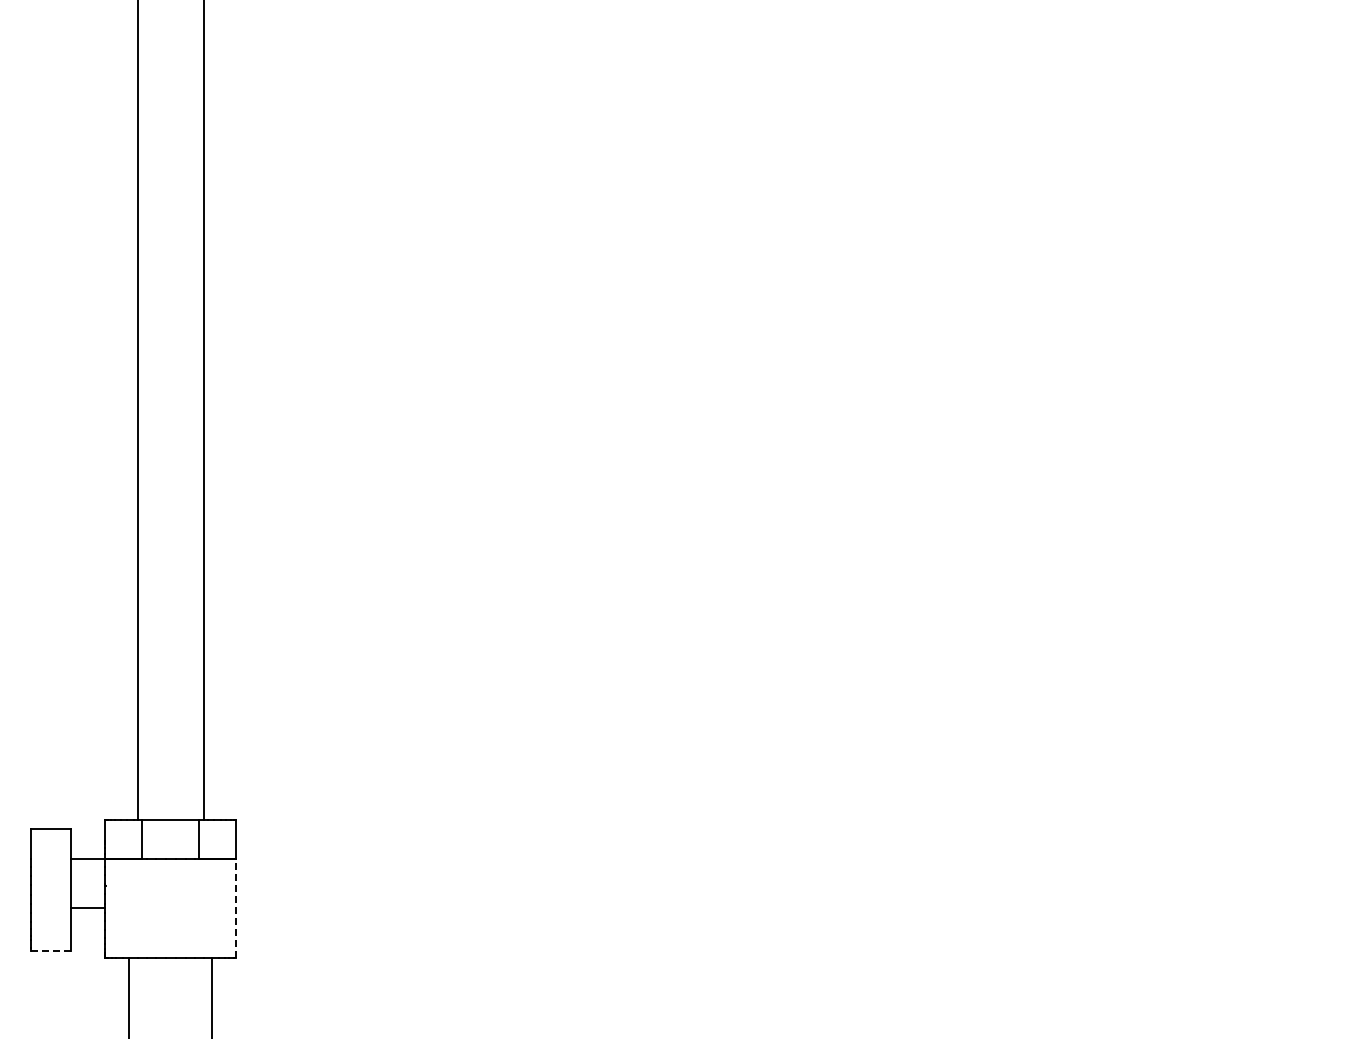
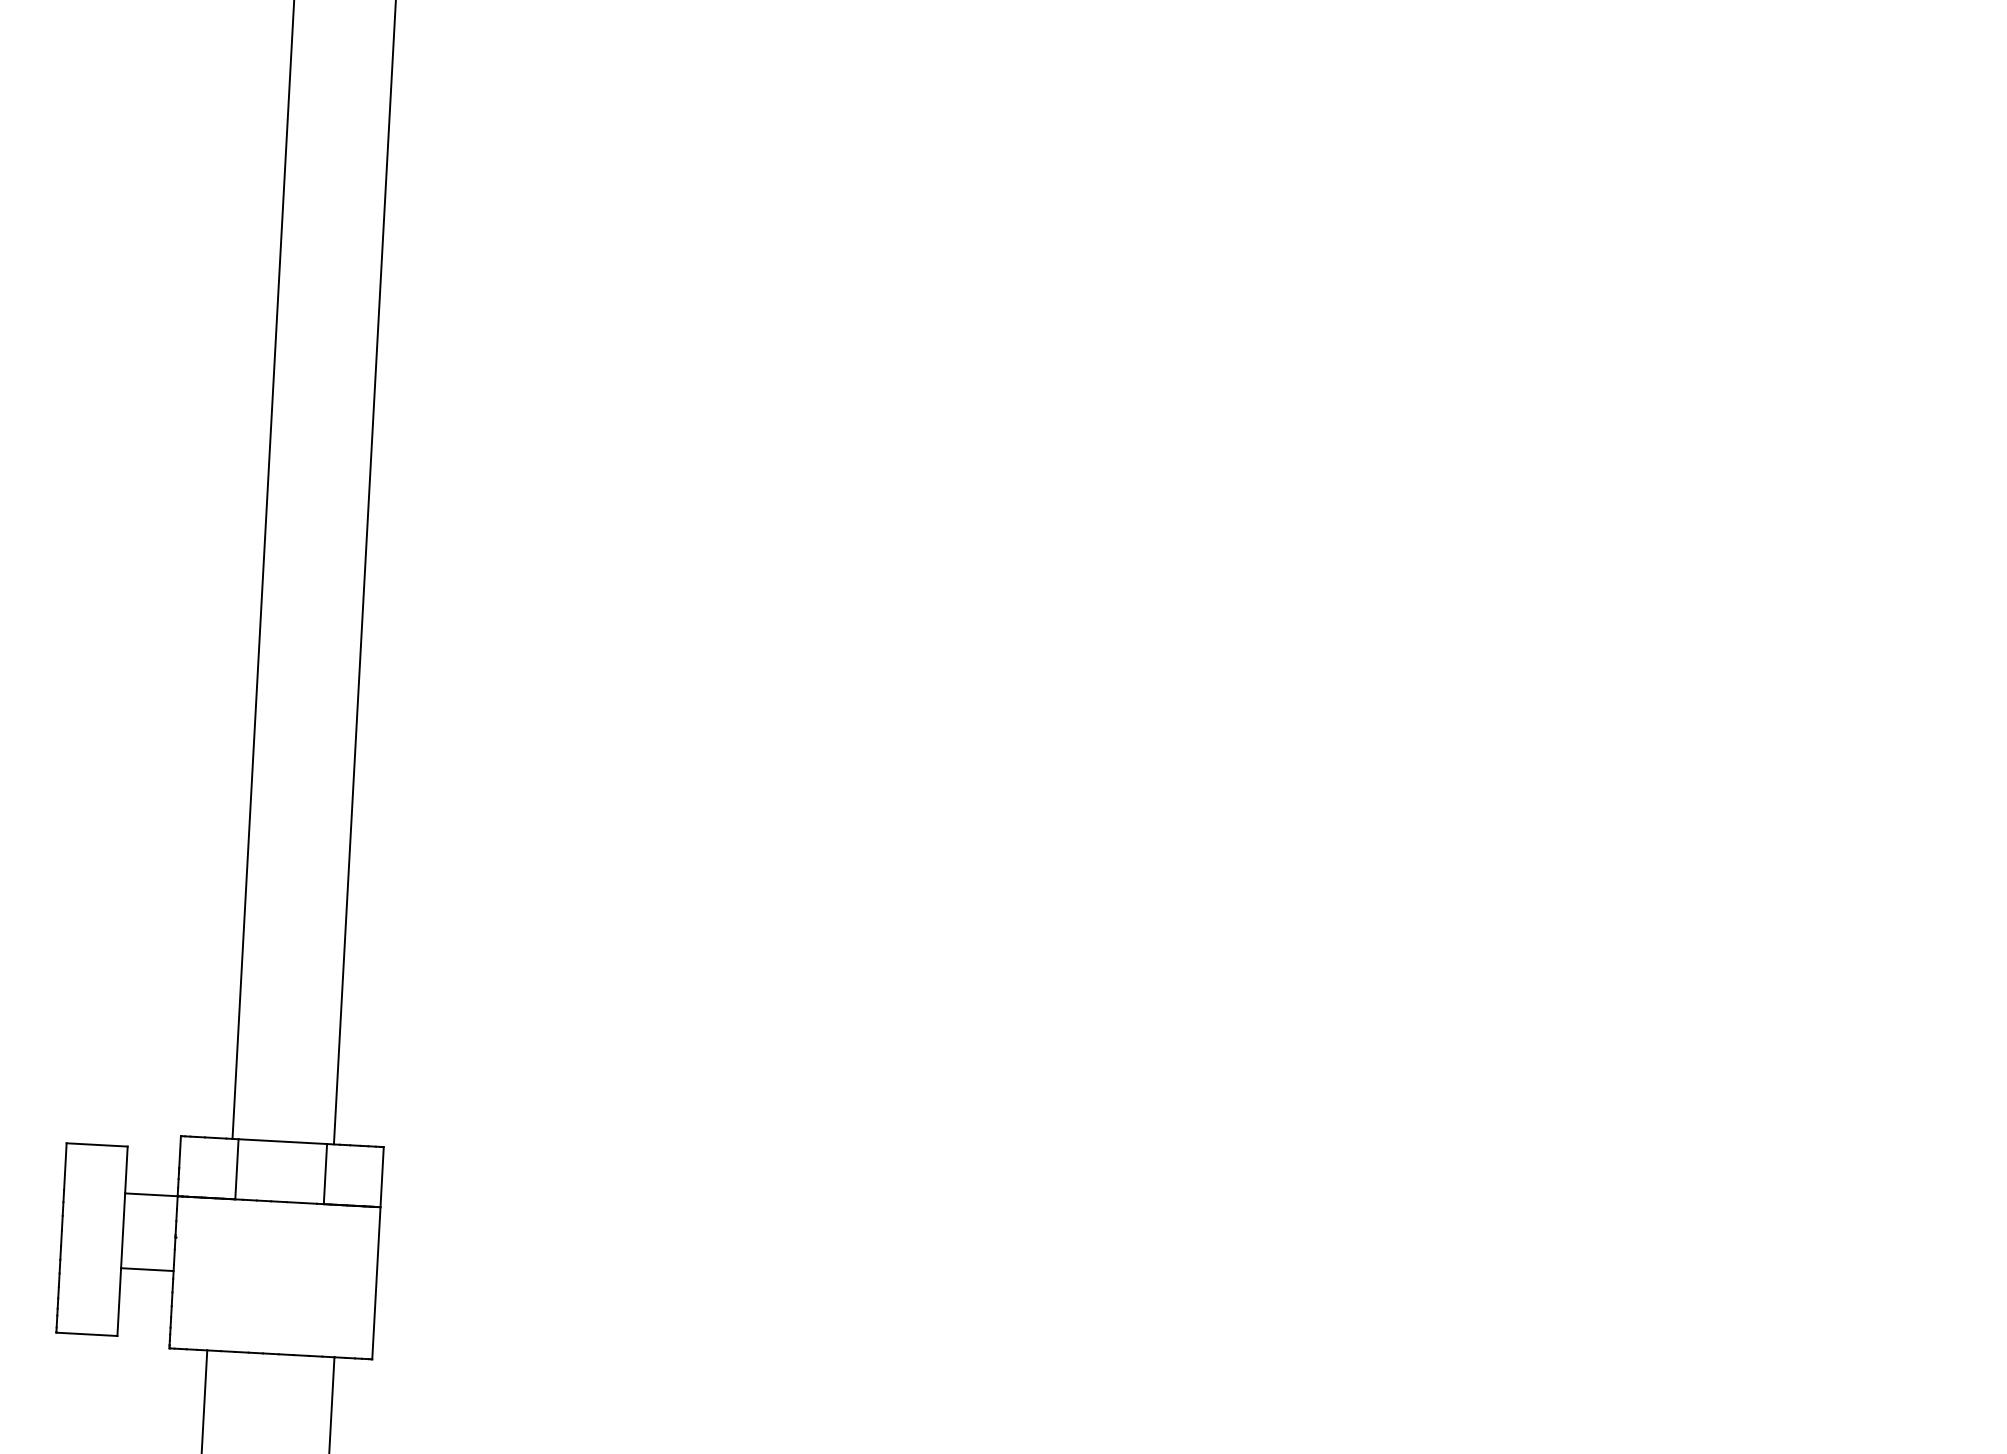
line: (236, 907) -> (377, 1282), dashed -> solid
line: (51, 951) -> (87, 1334), dashed -> solid

